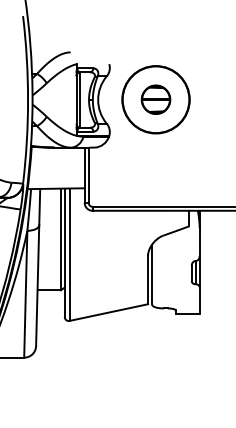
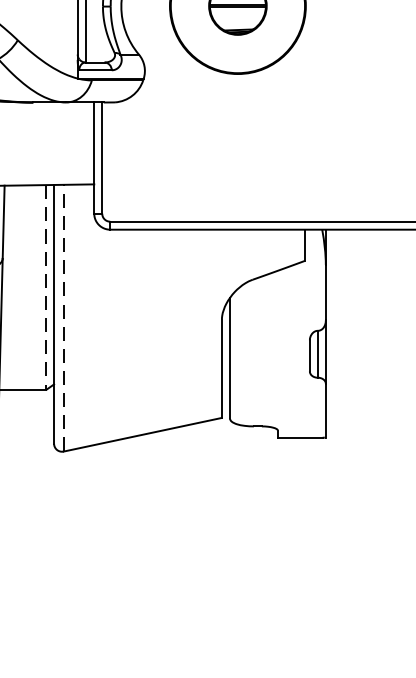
line: (60, 239) -> (45, 287), solid -> dashed
line: (69, 254) -> (63, 317), solid -> dashed

